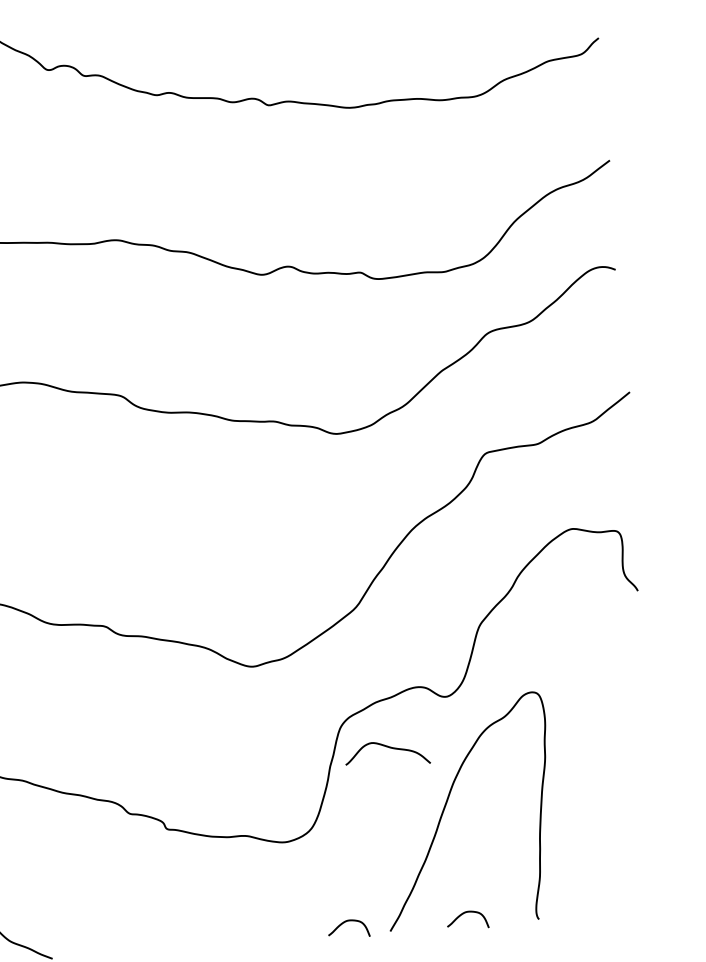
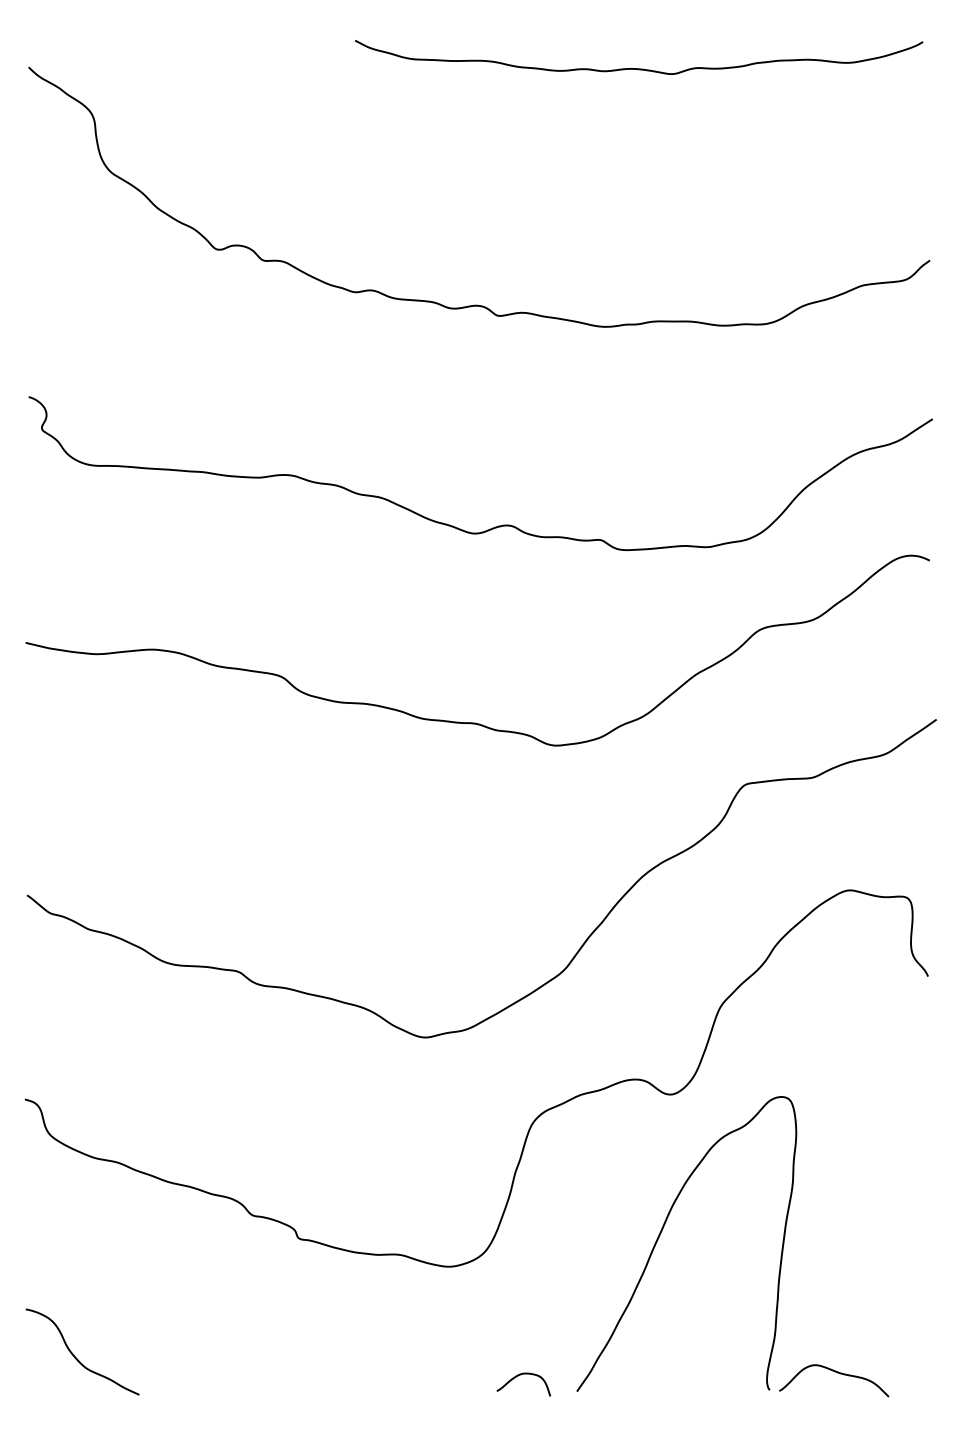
curve: (389, 748) -> (837, 1373), moved
curve: (463, 914) -> (672, 1376), removed

